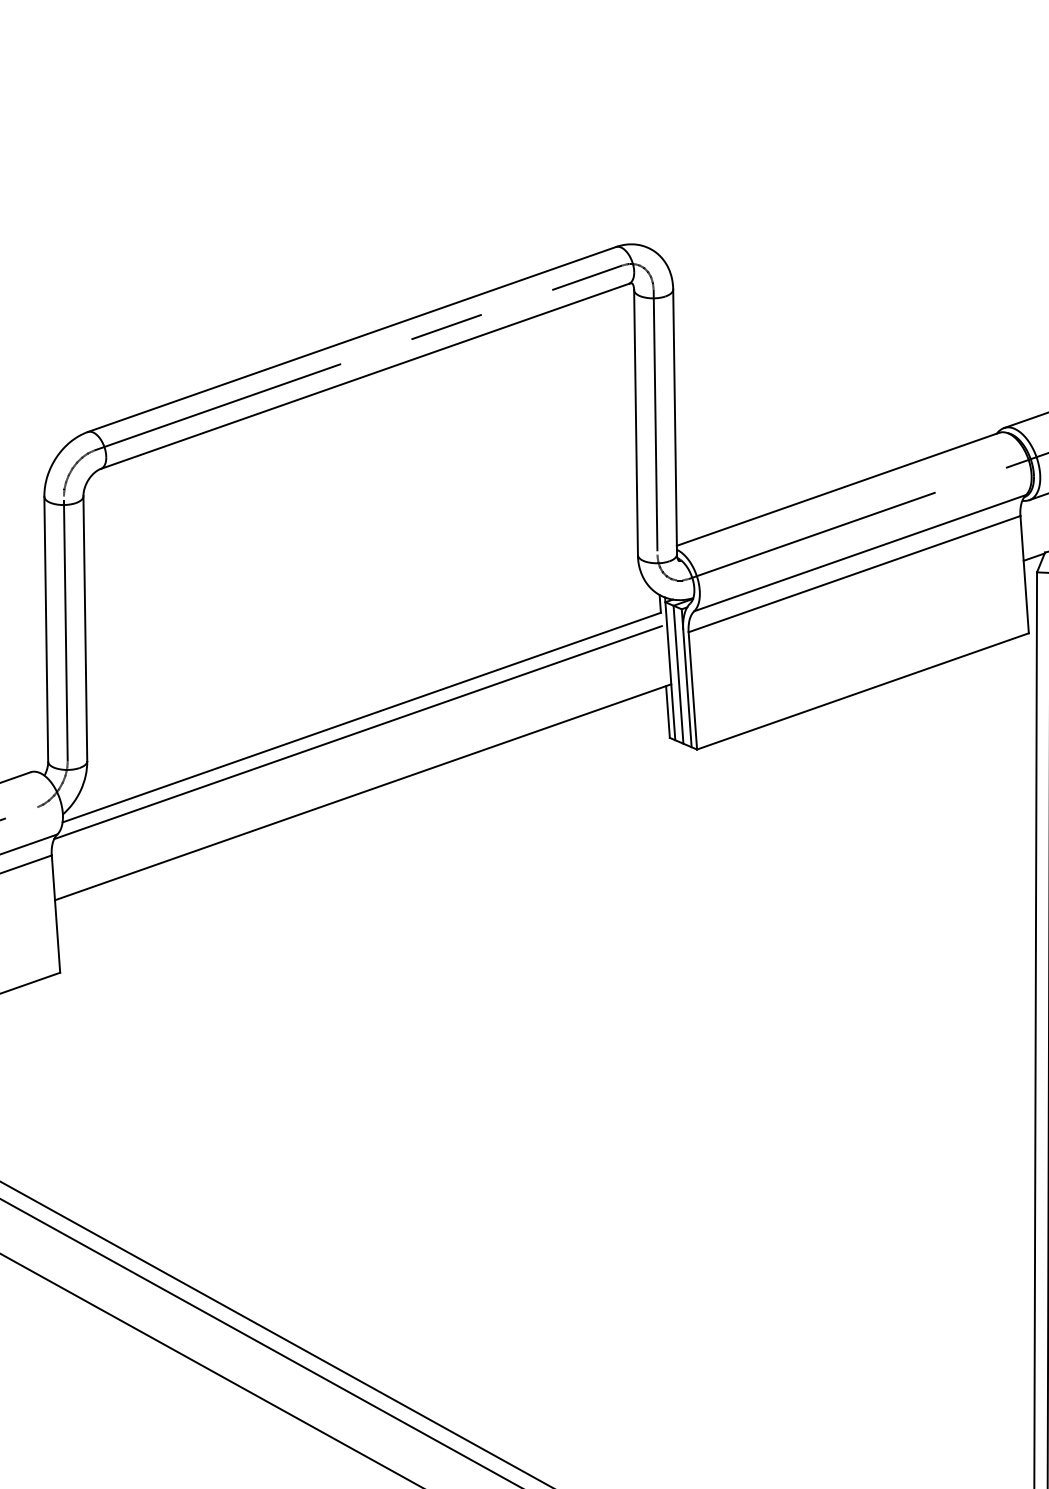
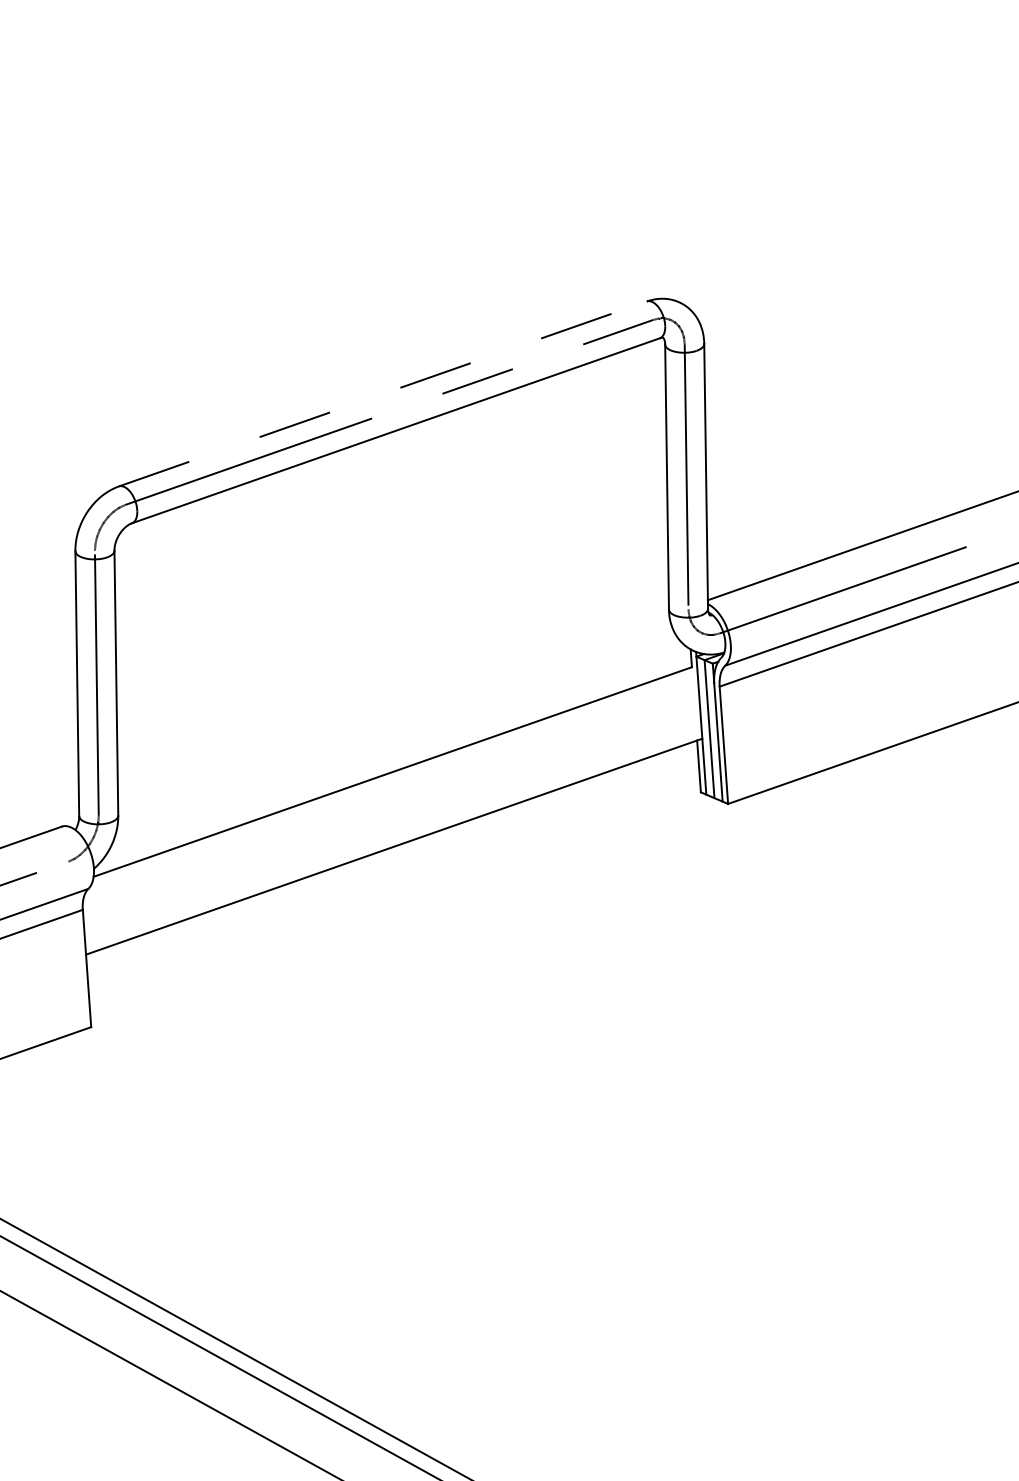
line: (351, 339) -> (382, 393), solid -> dashed
line: (357, 732) -> (388, 786), removed

